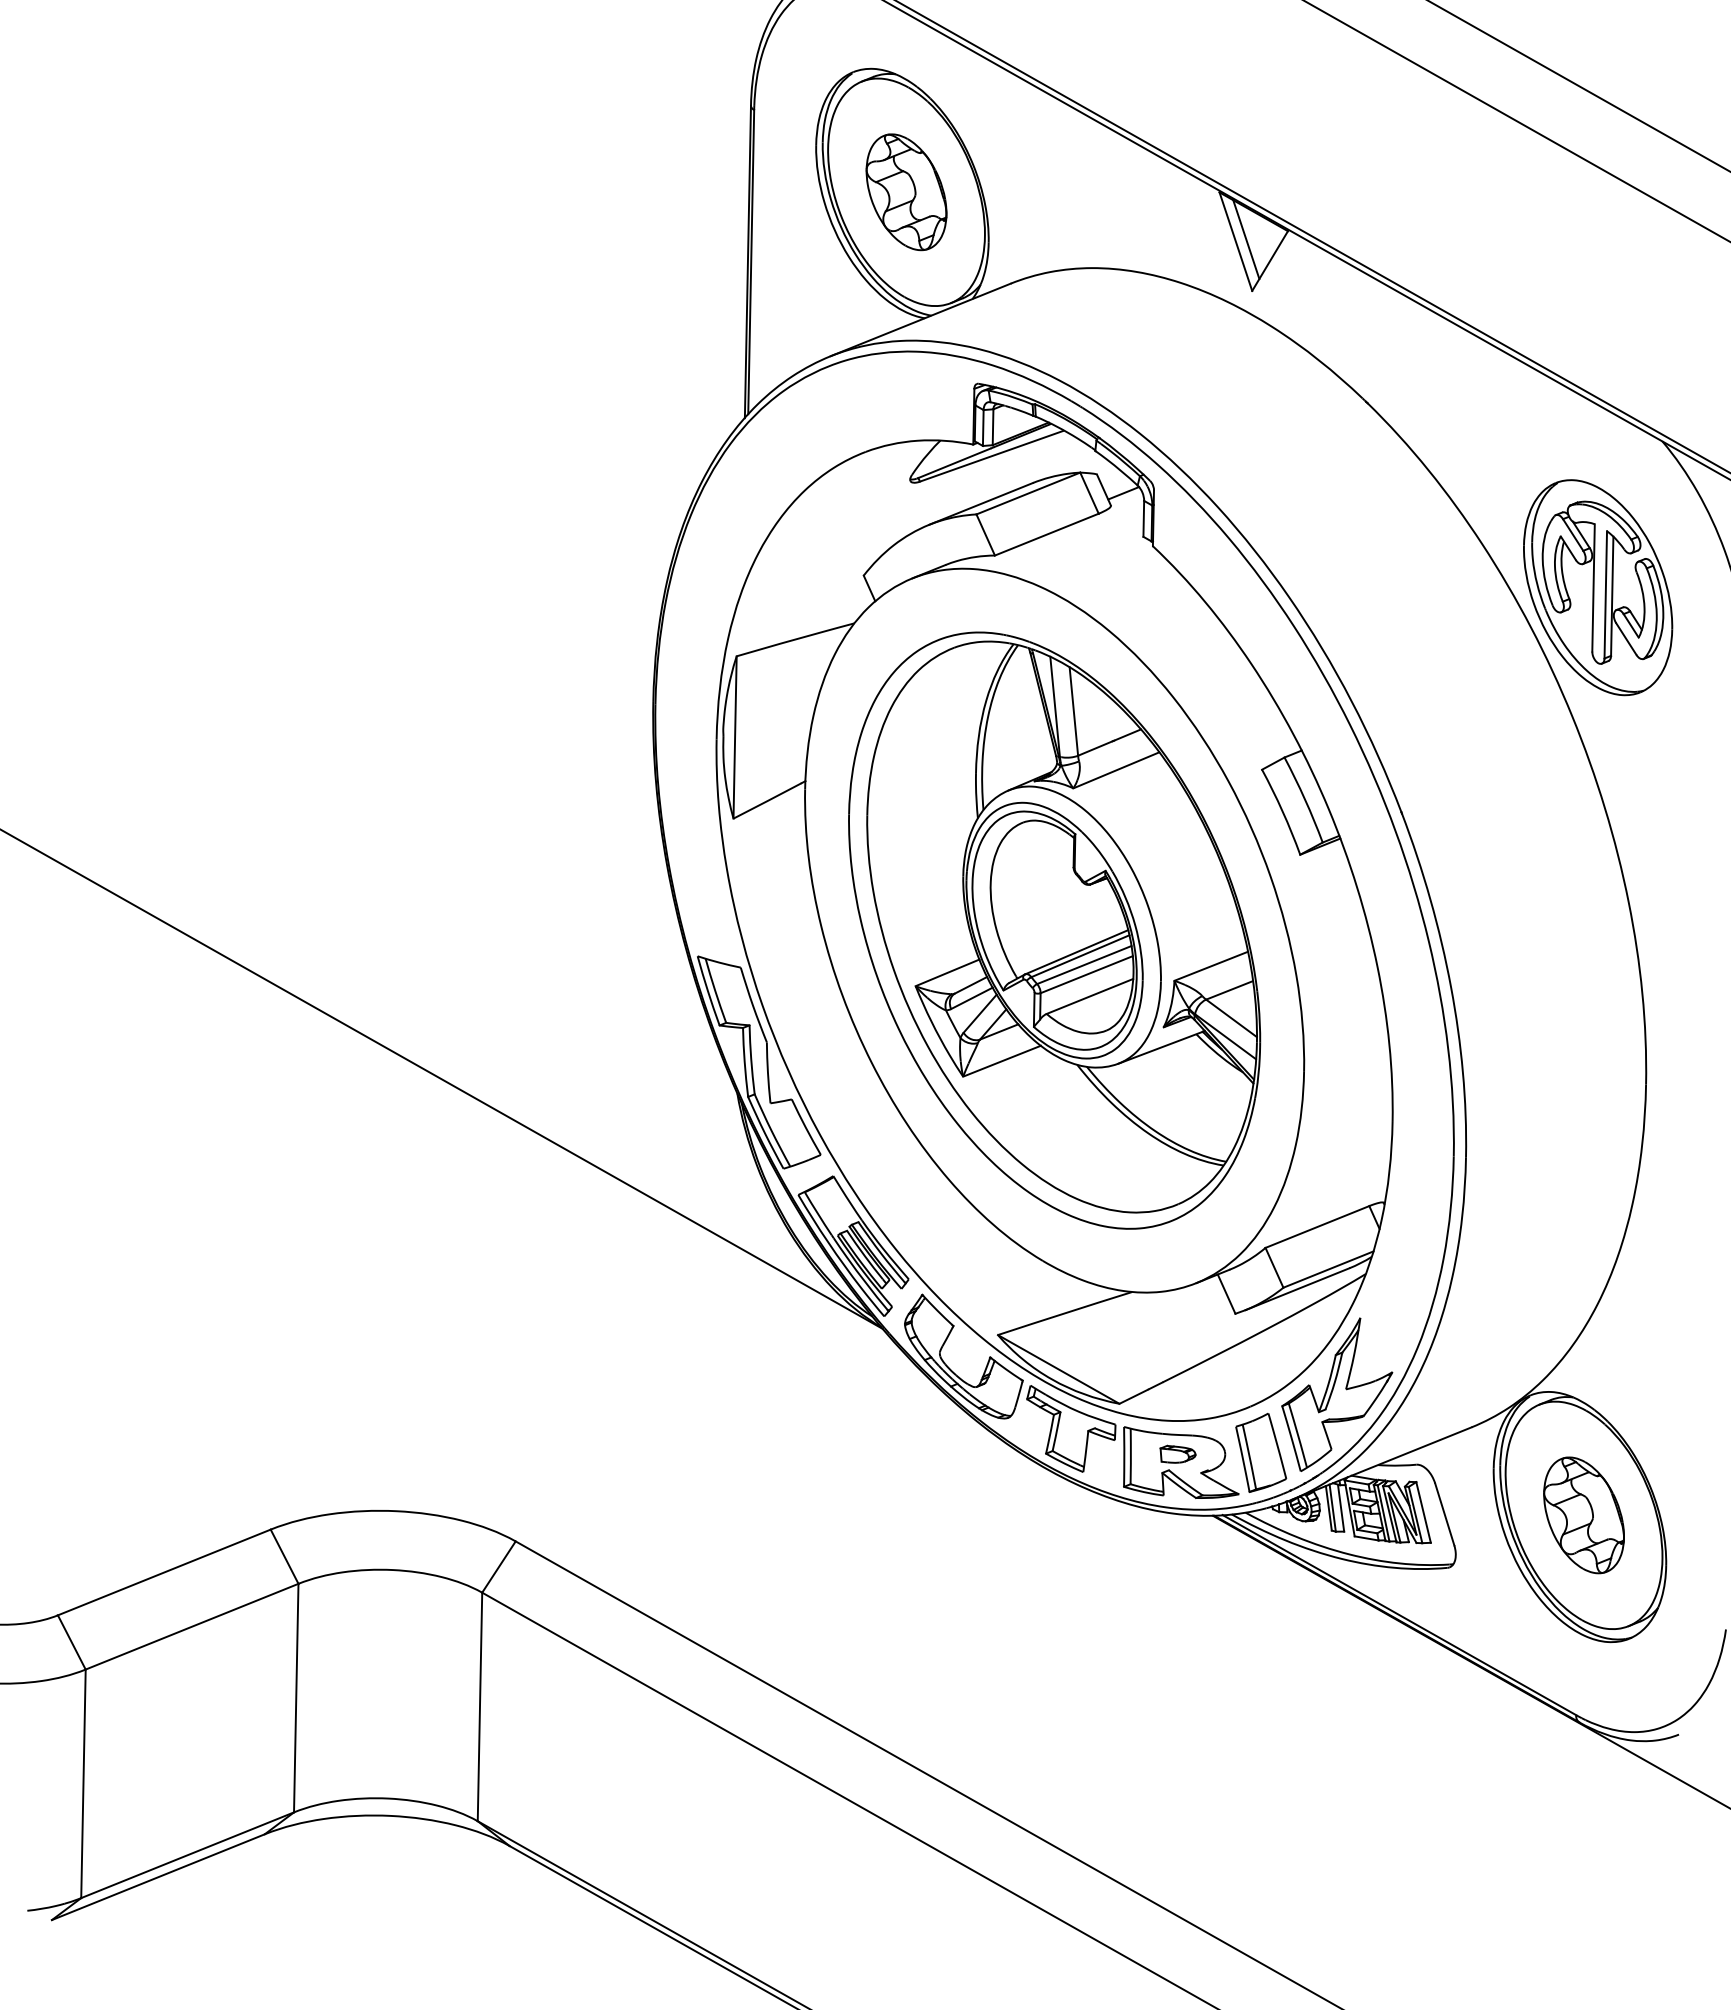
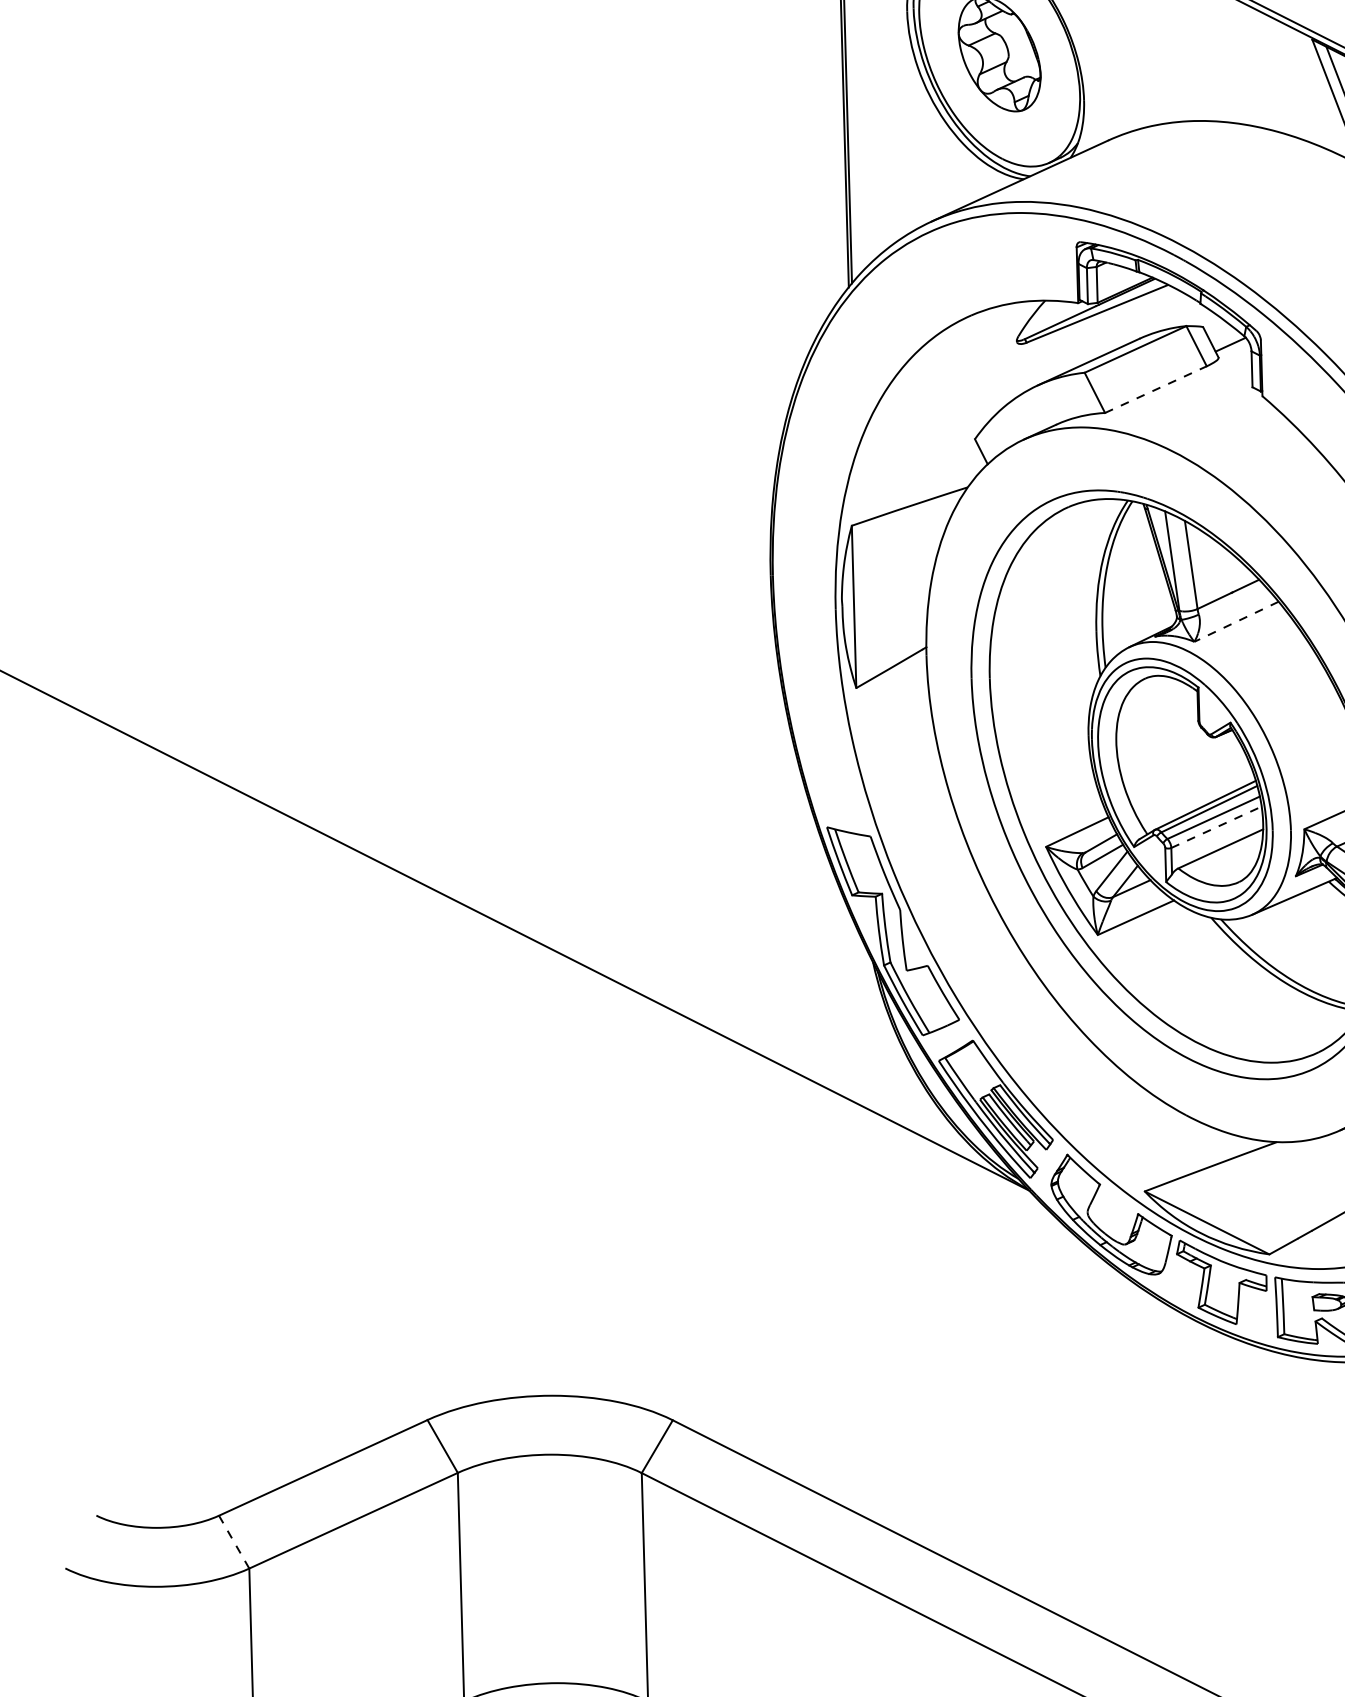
line: (1046, 534) -> (1155, 389), solid -> dashed
line: (1116, 770) -> (1236, 621), solid -> dashed
line: (1086, 974) -> (1216, 827), solid -> dashed
line: (72, 1642) -> (234, 1542), solid -> dashed

